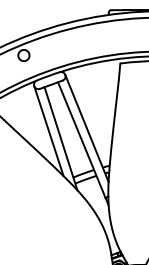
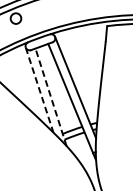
line: (49, 131) -> (40, 90), solid -> dashed
line: (60, 138) -> (50, 97), solid -> dashed

